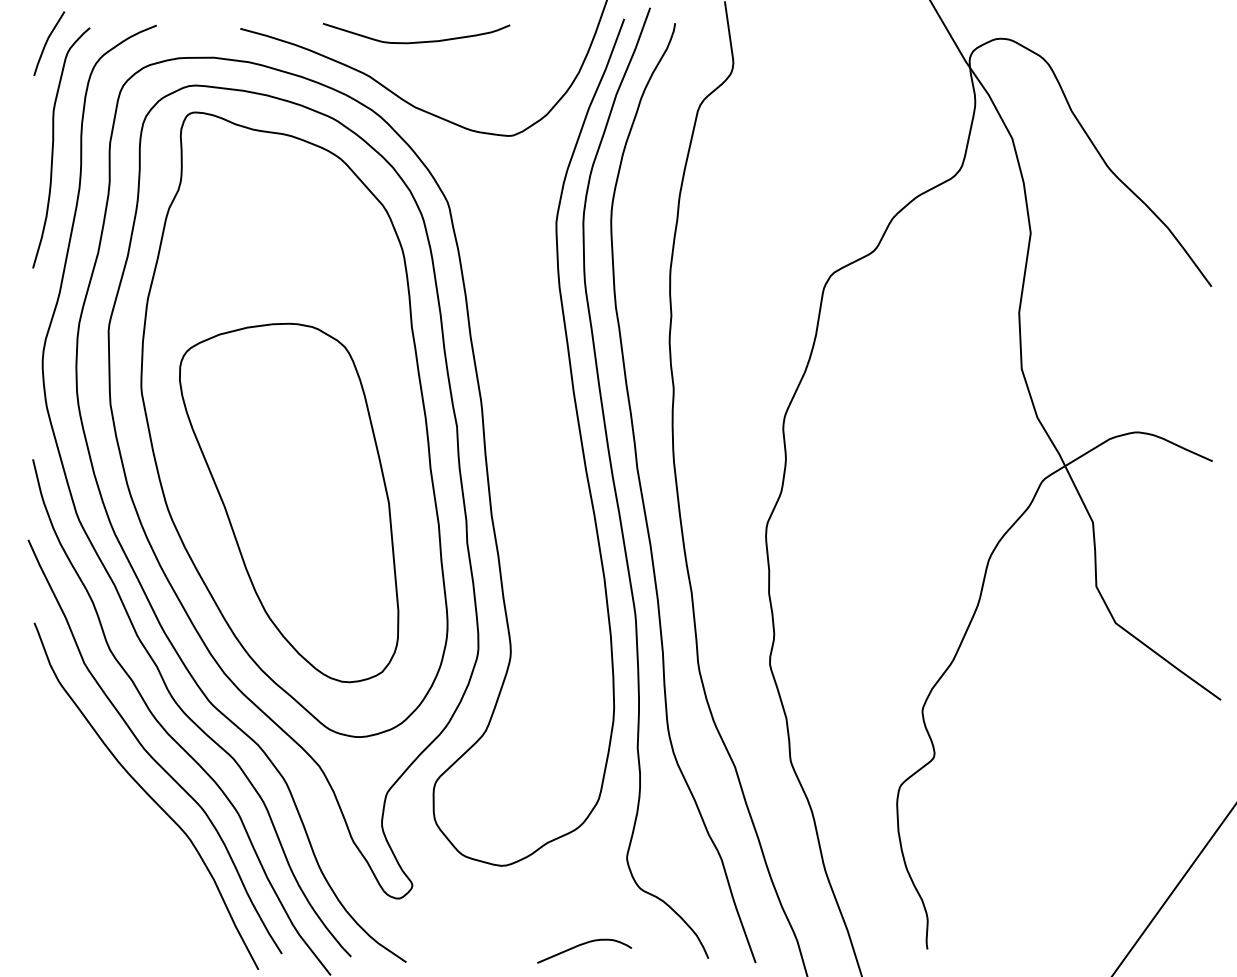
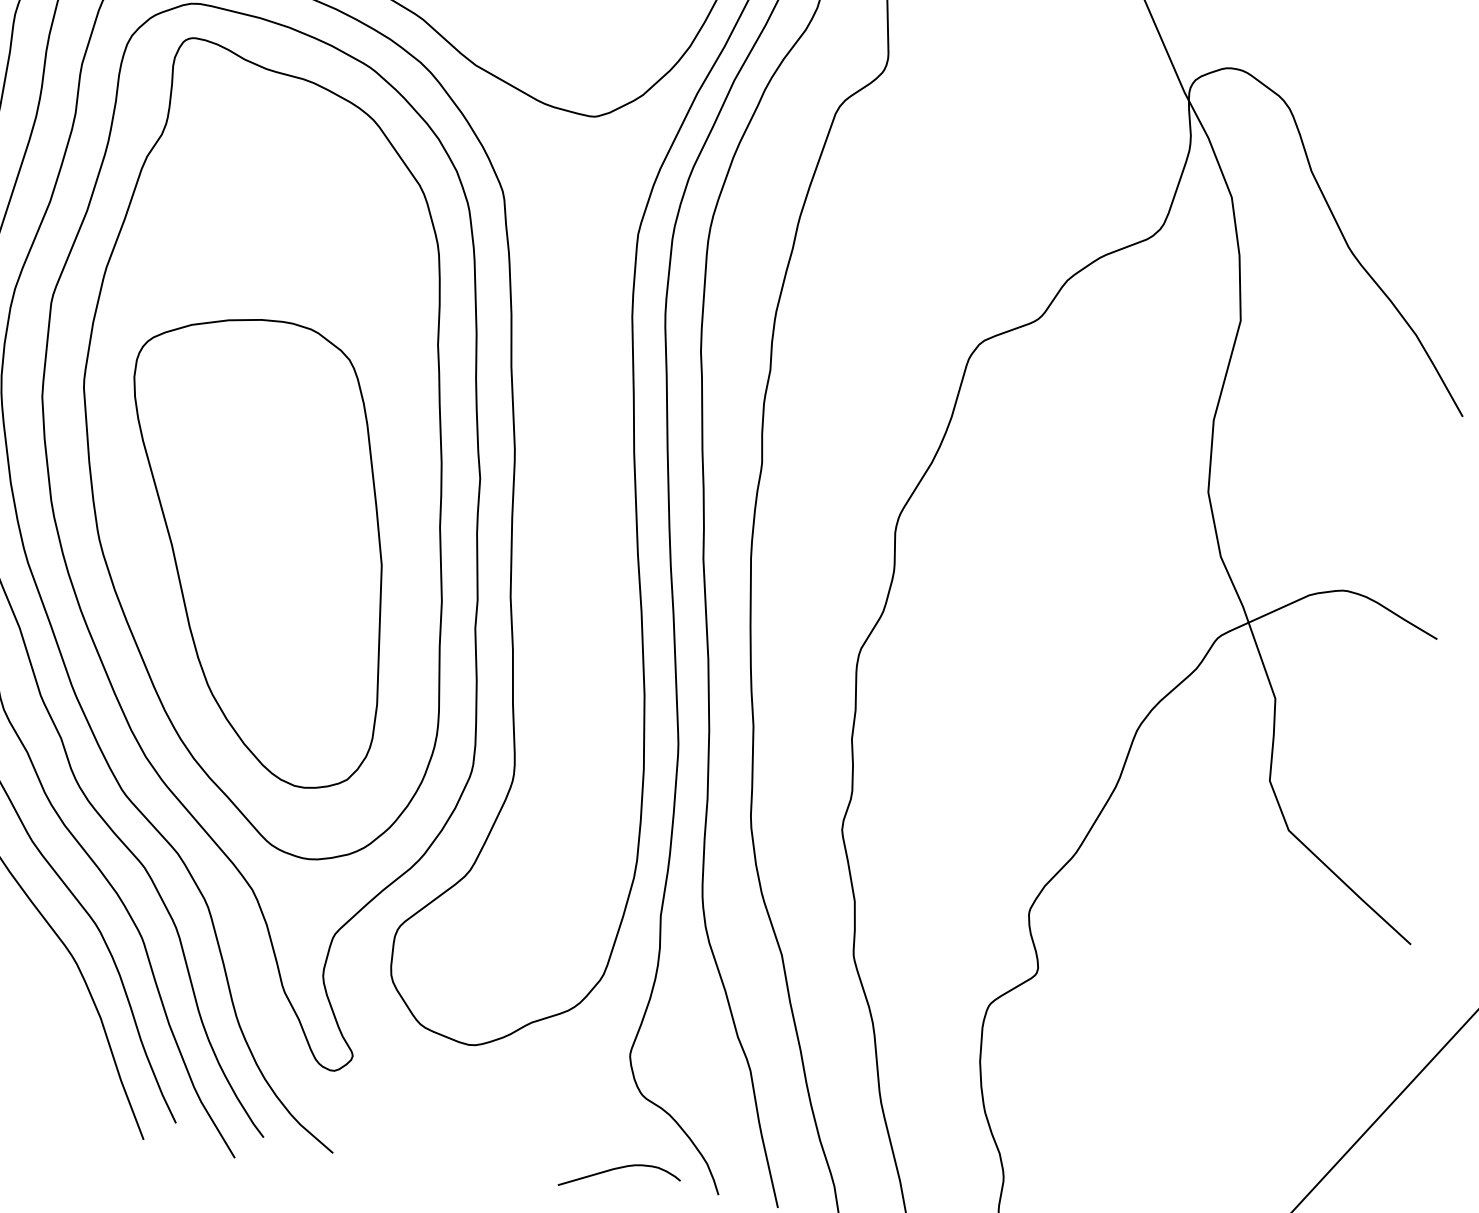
curve: (582, 945) -> (618, 1169), moved

